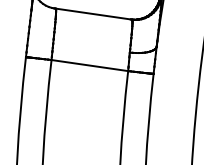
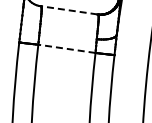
line: (91, 14) -> (68, 10), solid -> dashed
line: (89, 65) -> (66, 48), solid -> dashed

